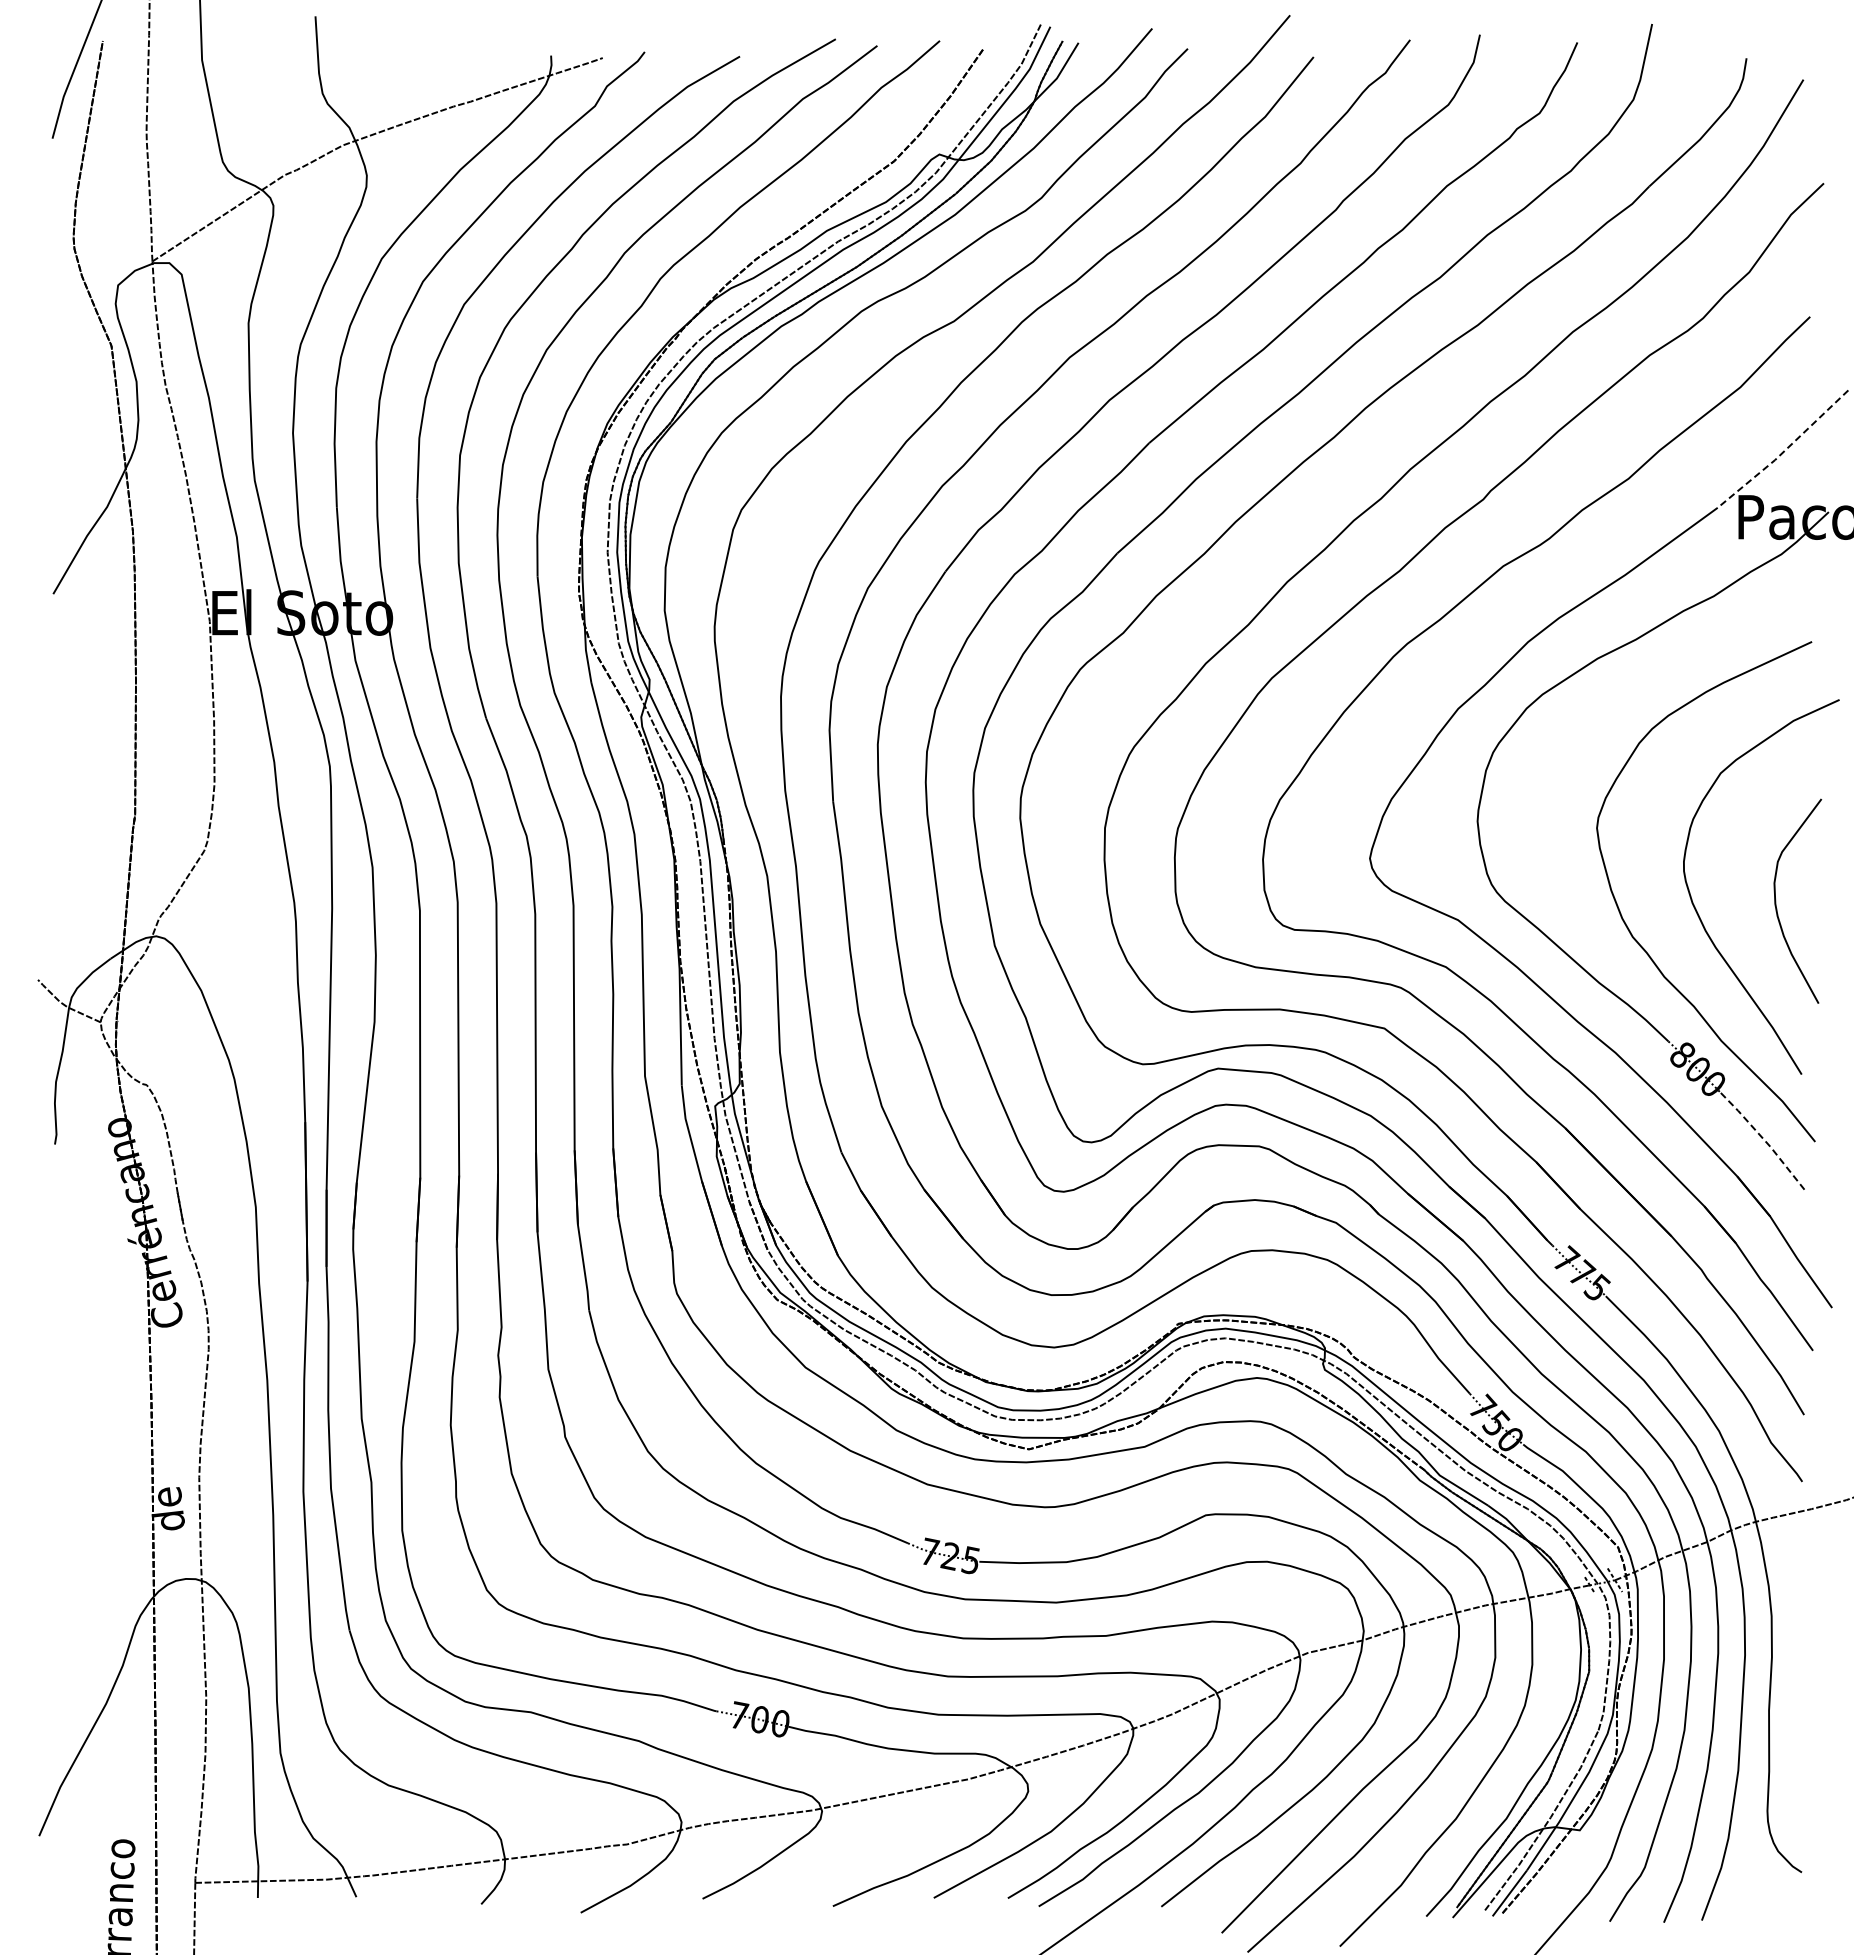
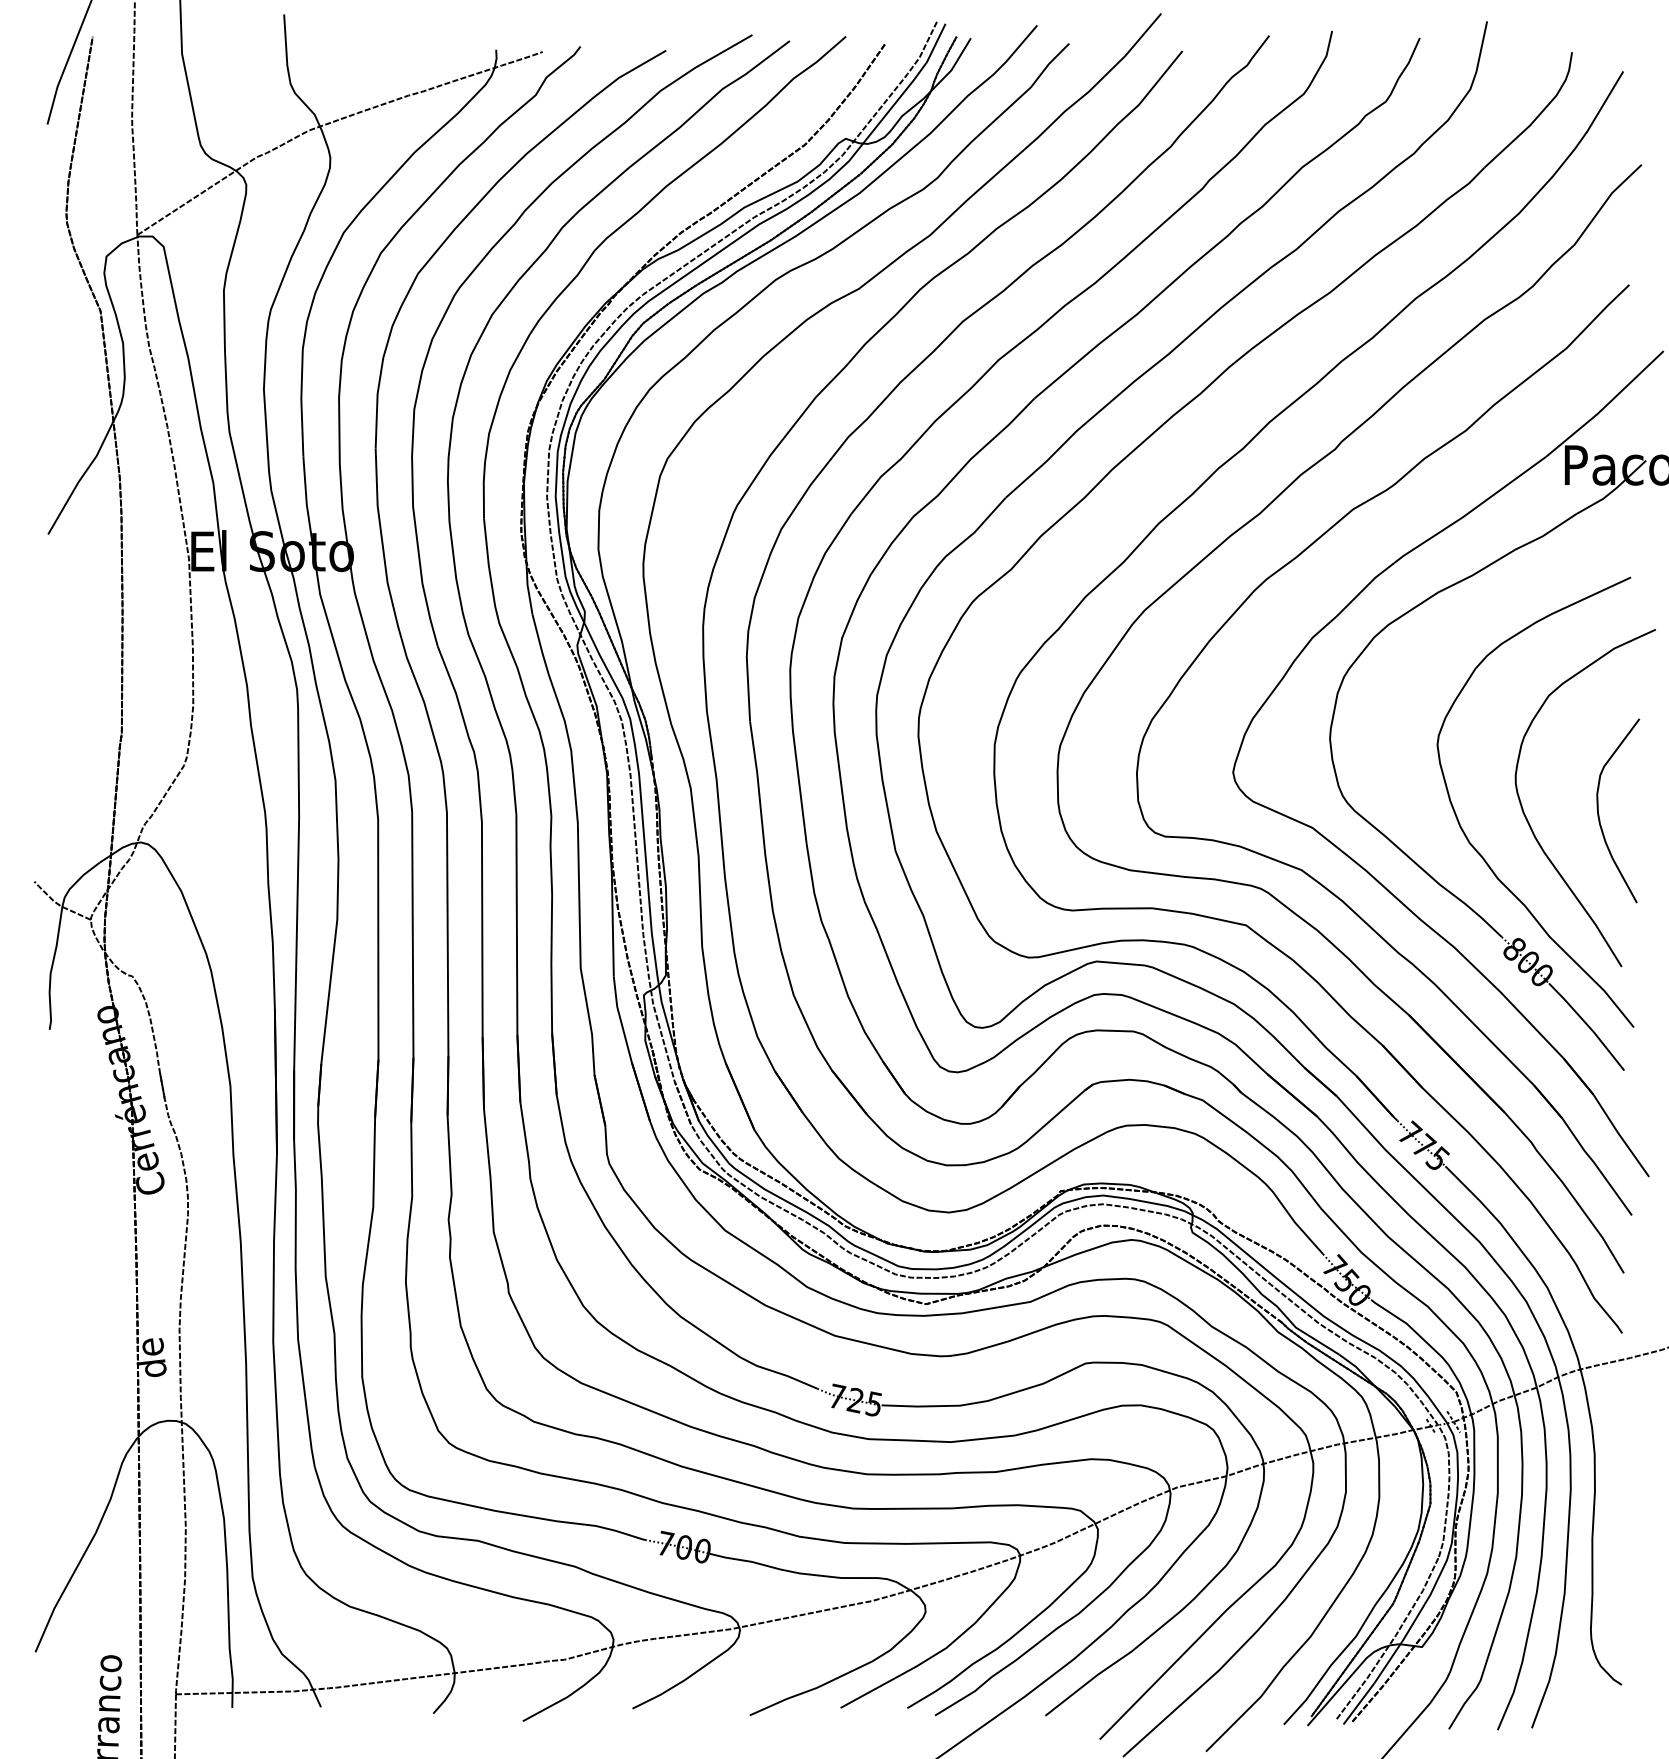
line: (1784, 451) -> (1606, 406), dashed -> solid
line: (1764, 1140) -> (1588, 1026), dashed -> solid

